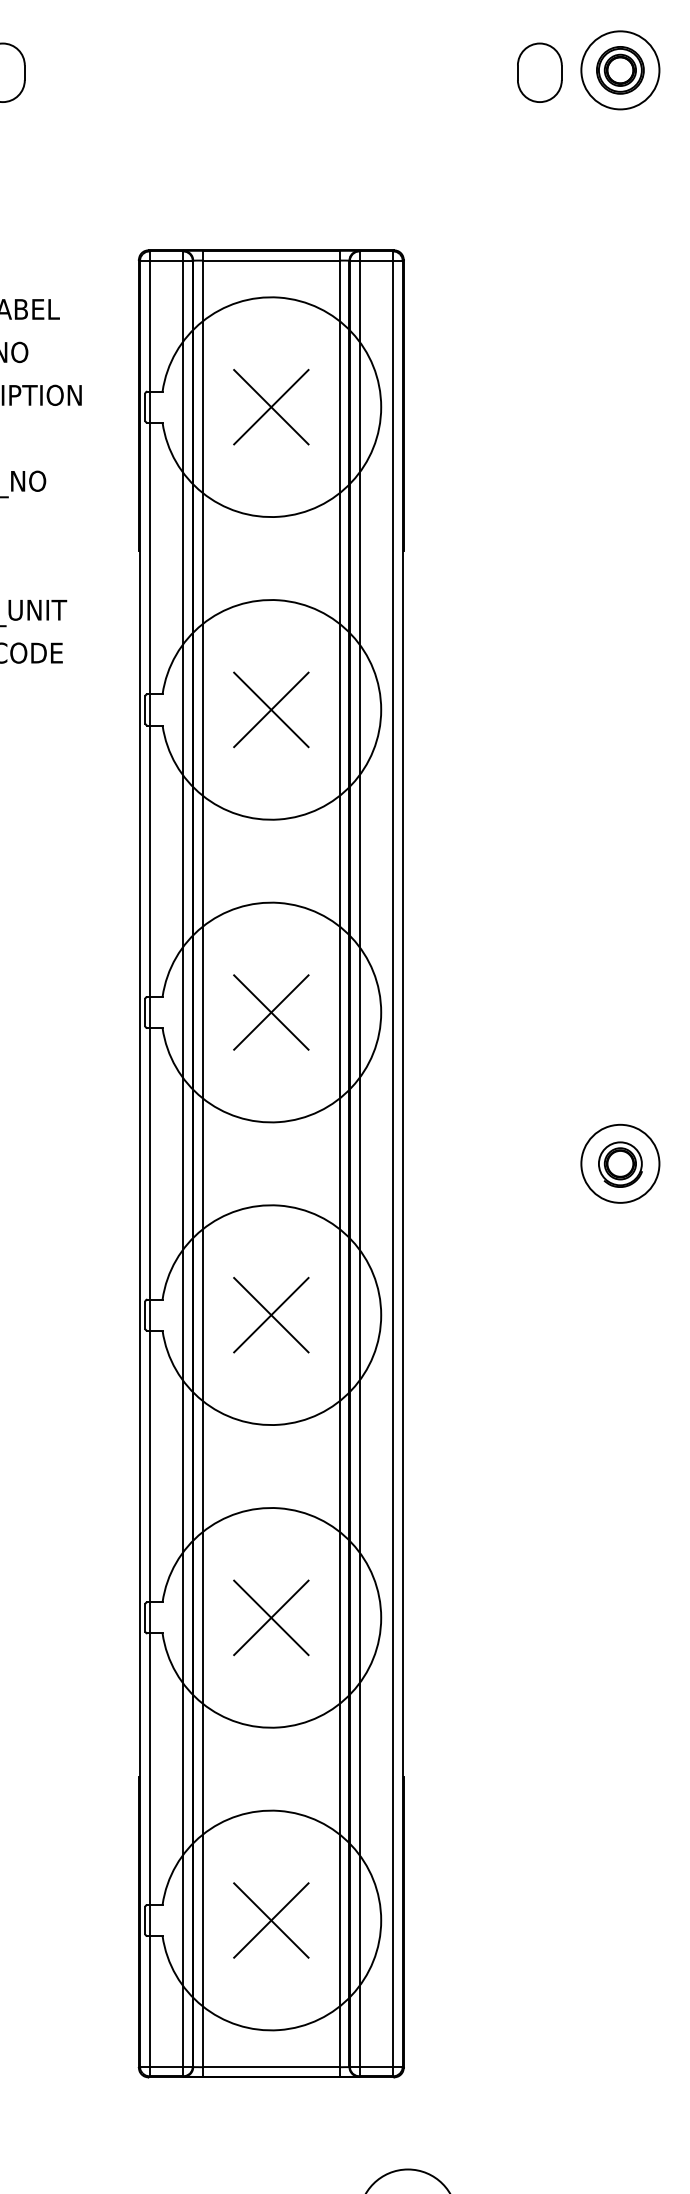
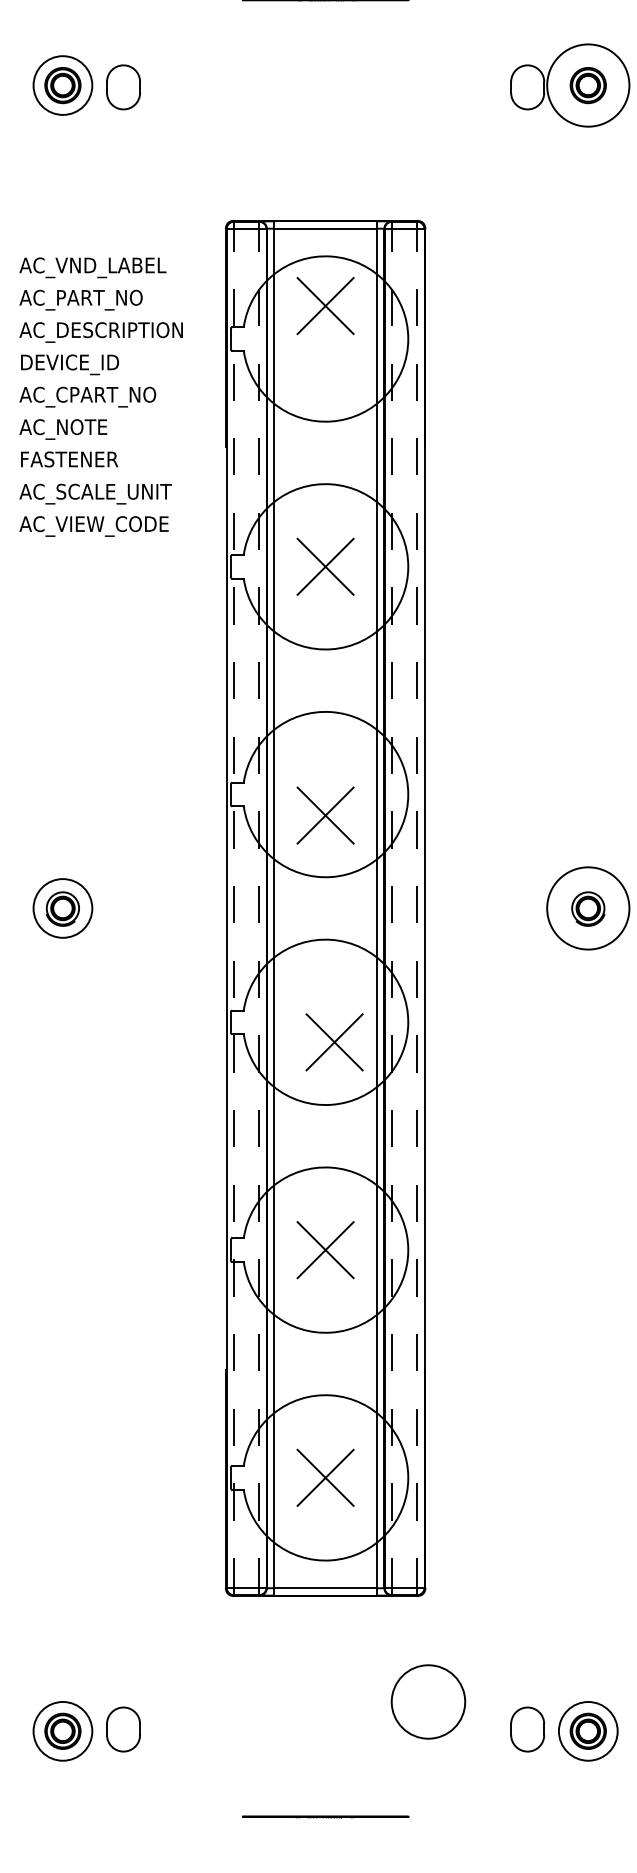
circle: (619, 70) -> (587, 85), size x1.4
part: (271, 407) -> (325, 306), moved
part: (271, 1012) -> (325, 815), moved
line: (150, 1163) -> (234, 908), solid -> dashed
line: (183, 1163) -> (259, 908), solid -> dashed
line: (358, 1163) -> (391, 908), solid -> dashed
line: (393, 1163) -> (417, 908), solid -> dashed
circle: (619, 1163) -> (587, 908), size x1.4
part: (271, 1315) -> (334, 1042), moved

